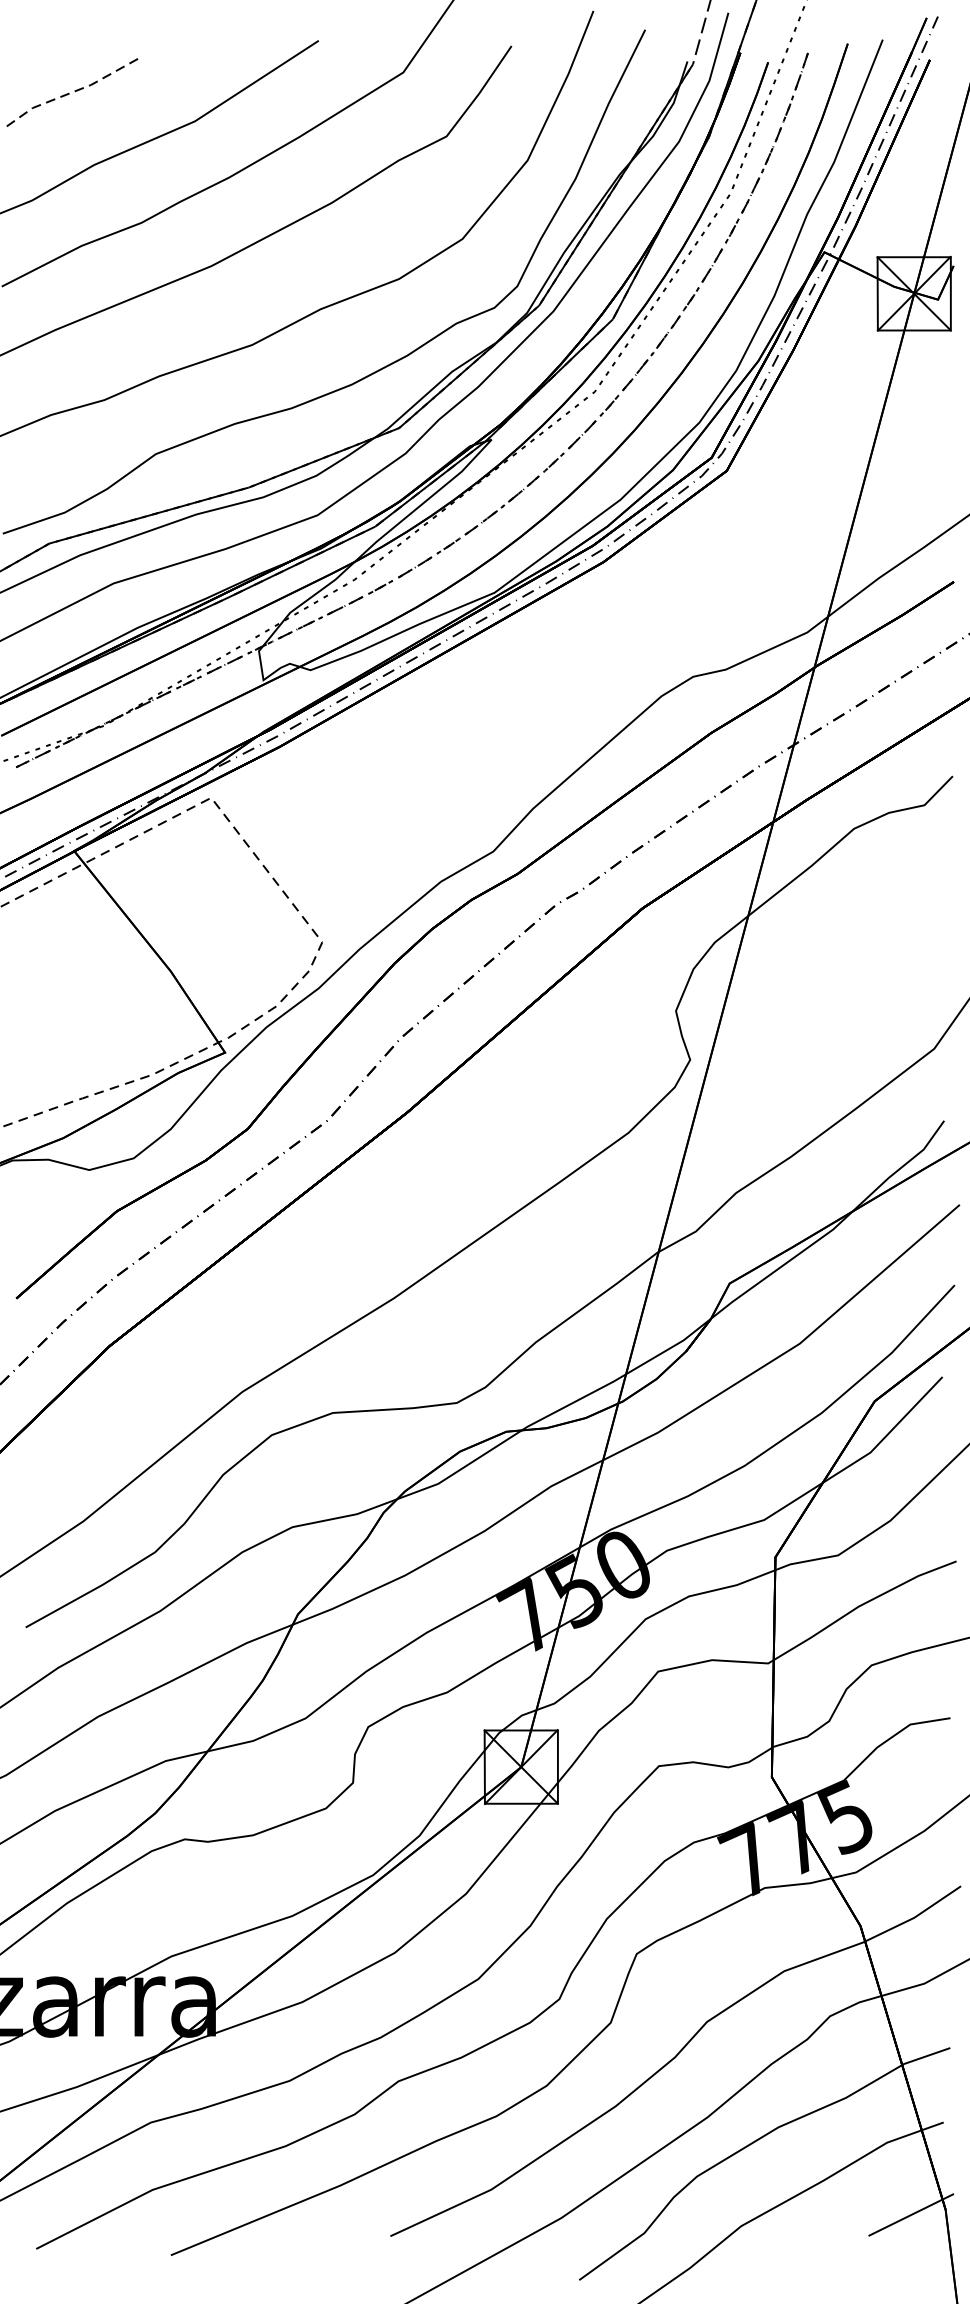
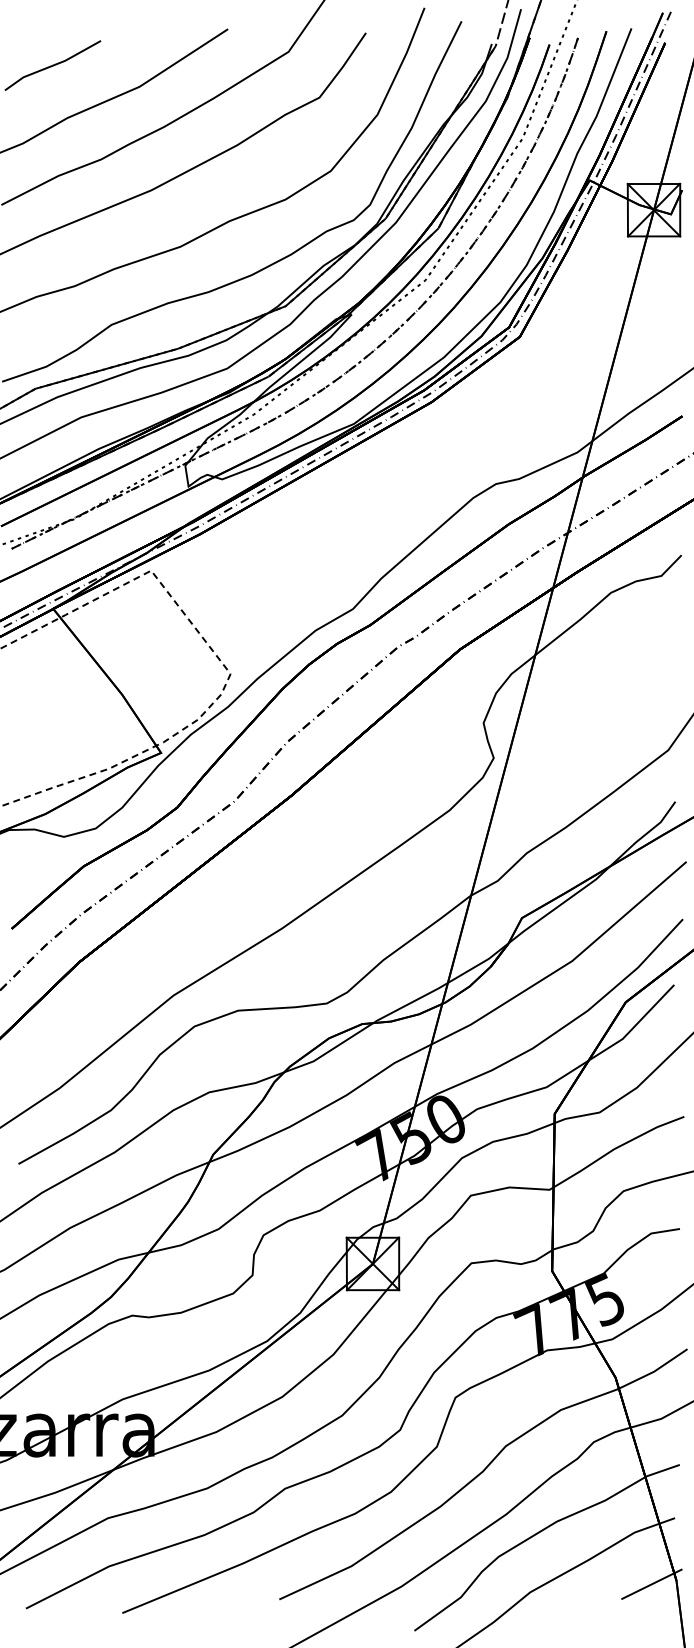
line: (74, 91) -> (53, 65), dashed -> solid

